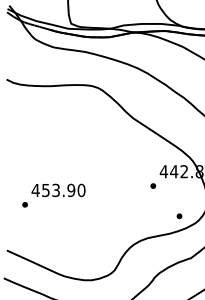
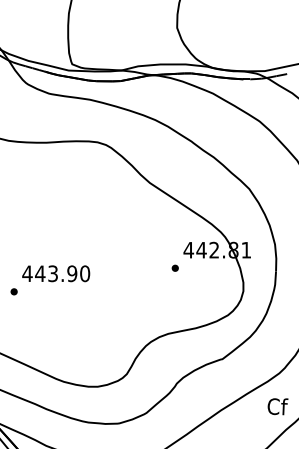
text: (46, 190) -> (40, 273), 453.90 -> 443.90
part: (178, 215) -> (207, 305), removed

